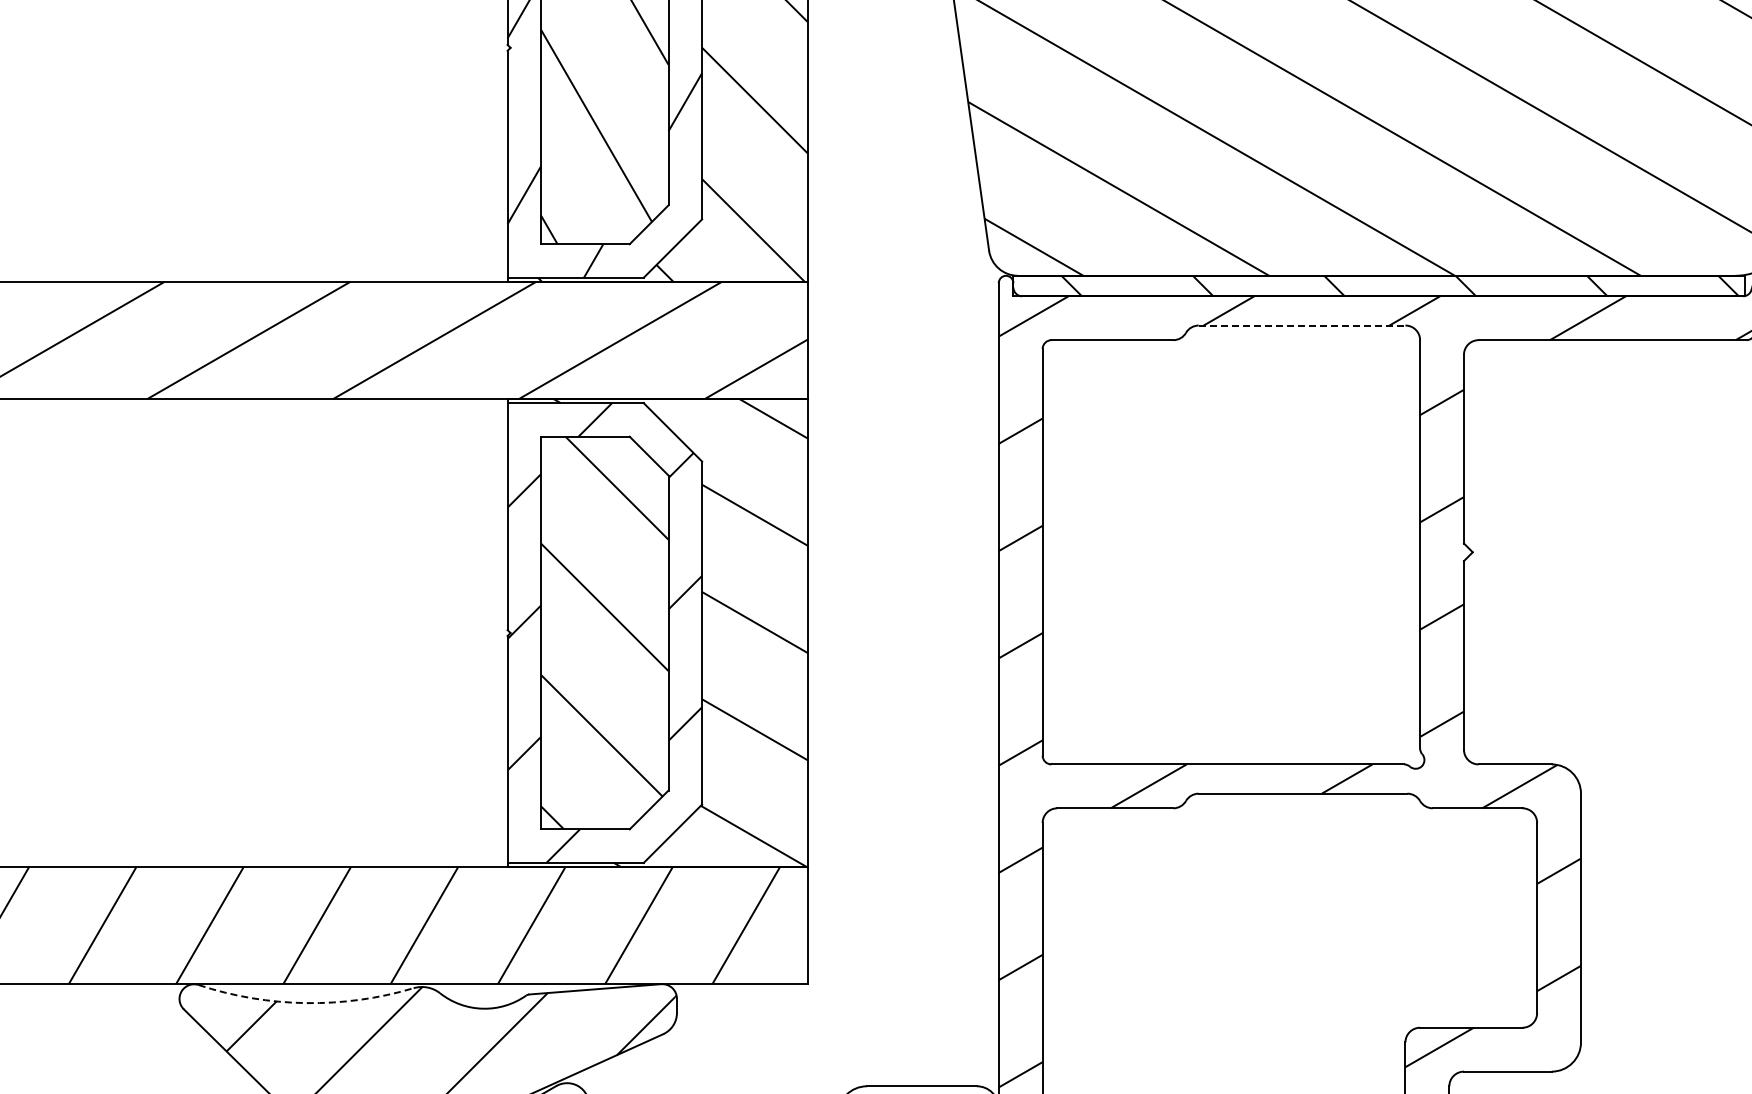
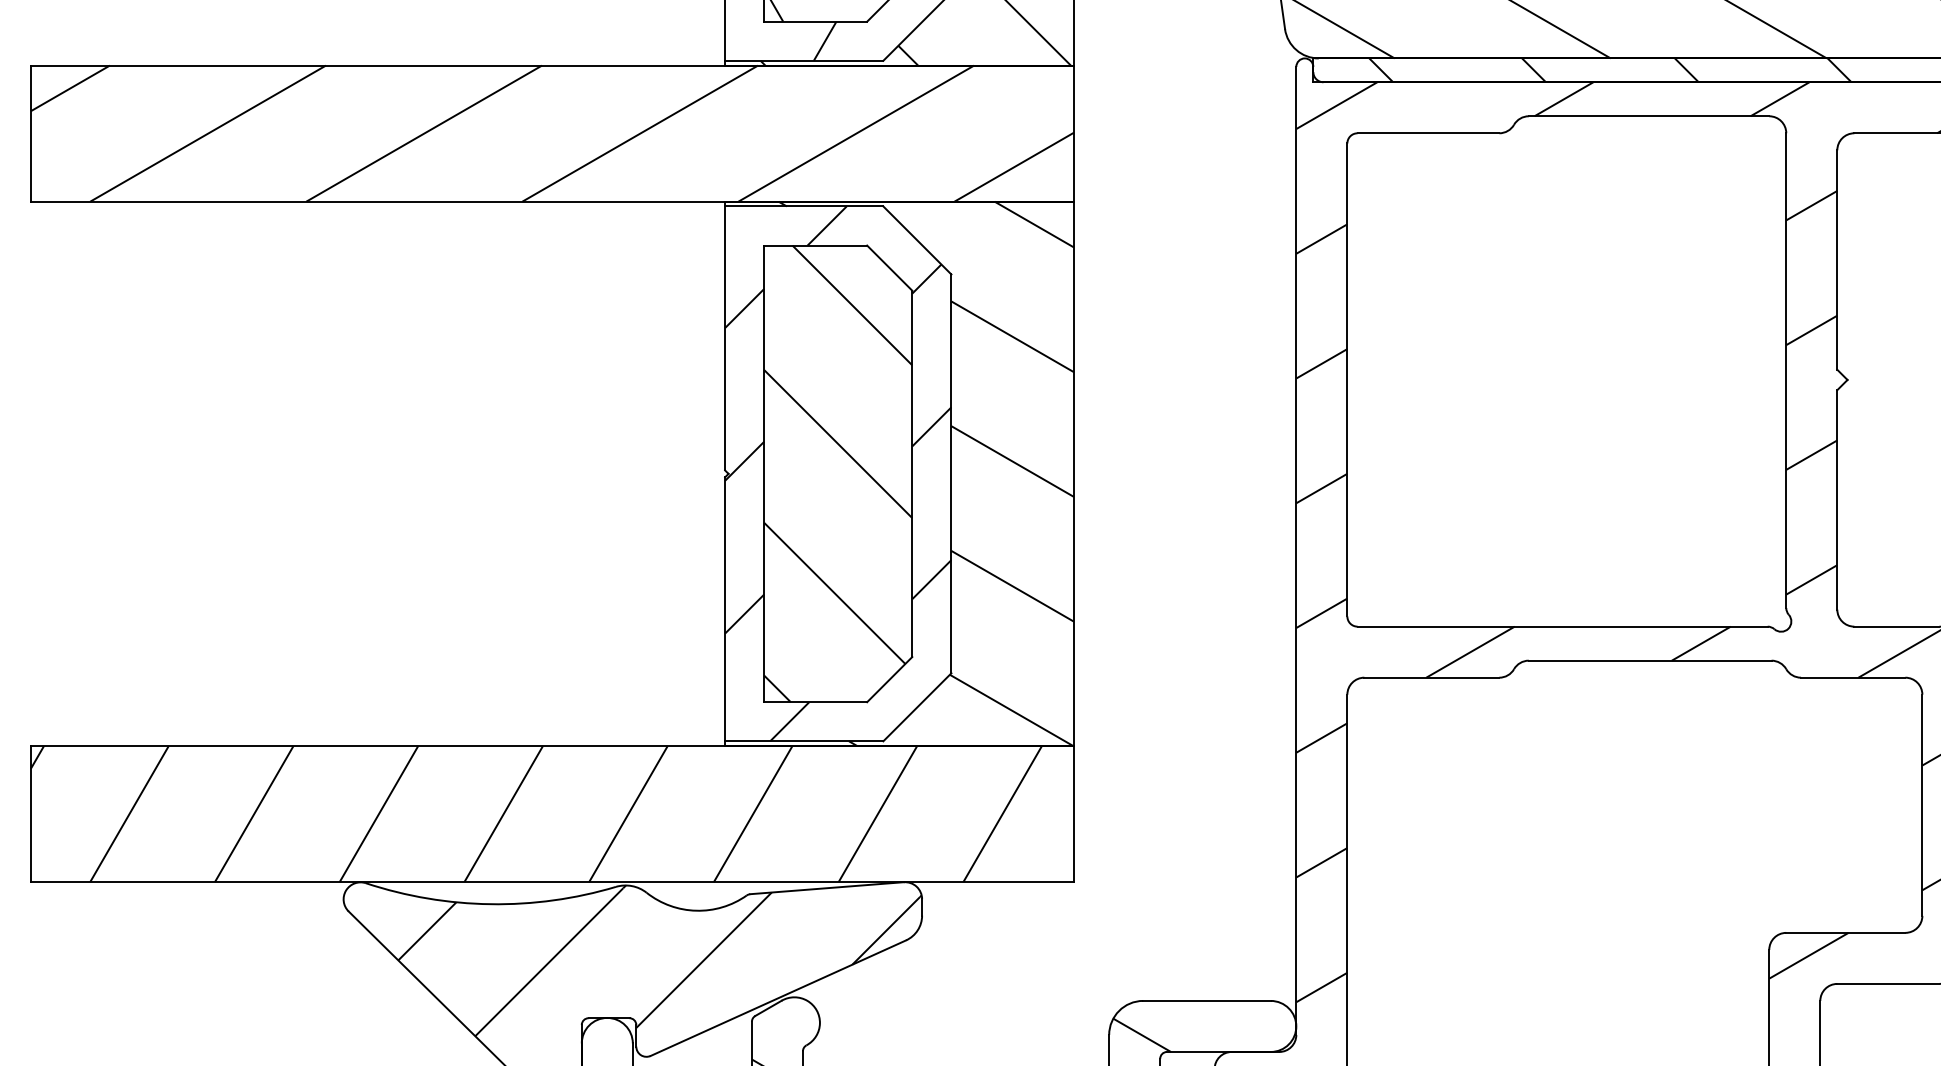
line: (1302, 325) -> (1649, 116), dashed -> solid
arc: (305, 1003) -> (490, 904), dashed -> solid

